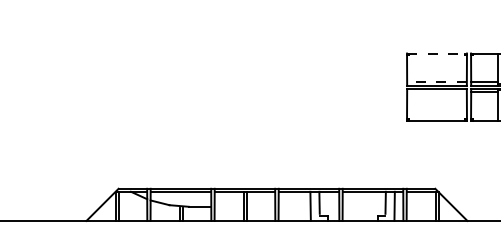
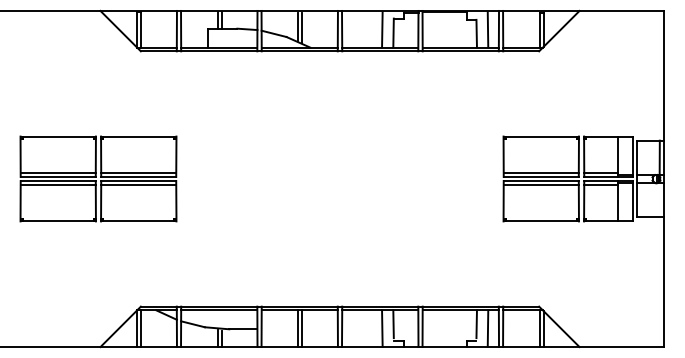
line: (437, 53) -> (541, 136), dashed -> solid
line: (437, 82) -> (541, 172), dashed -> solid
part: (84, 86) -> (98, 178), added
line: (436, 92) -> (540, 185), added

